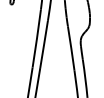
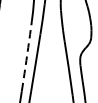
arc: (36, 38) -> (26, 56), solid -> dashed

